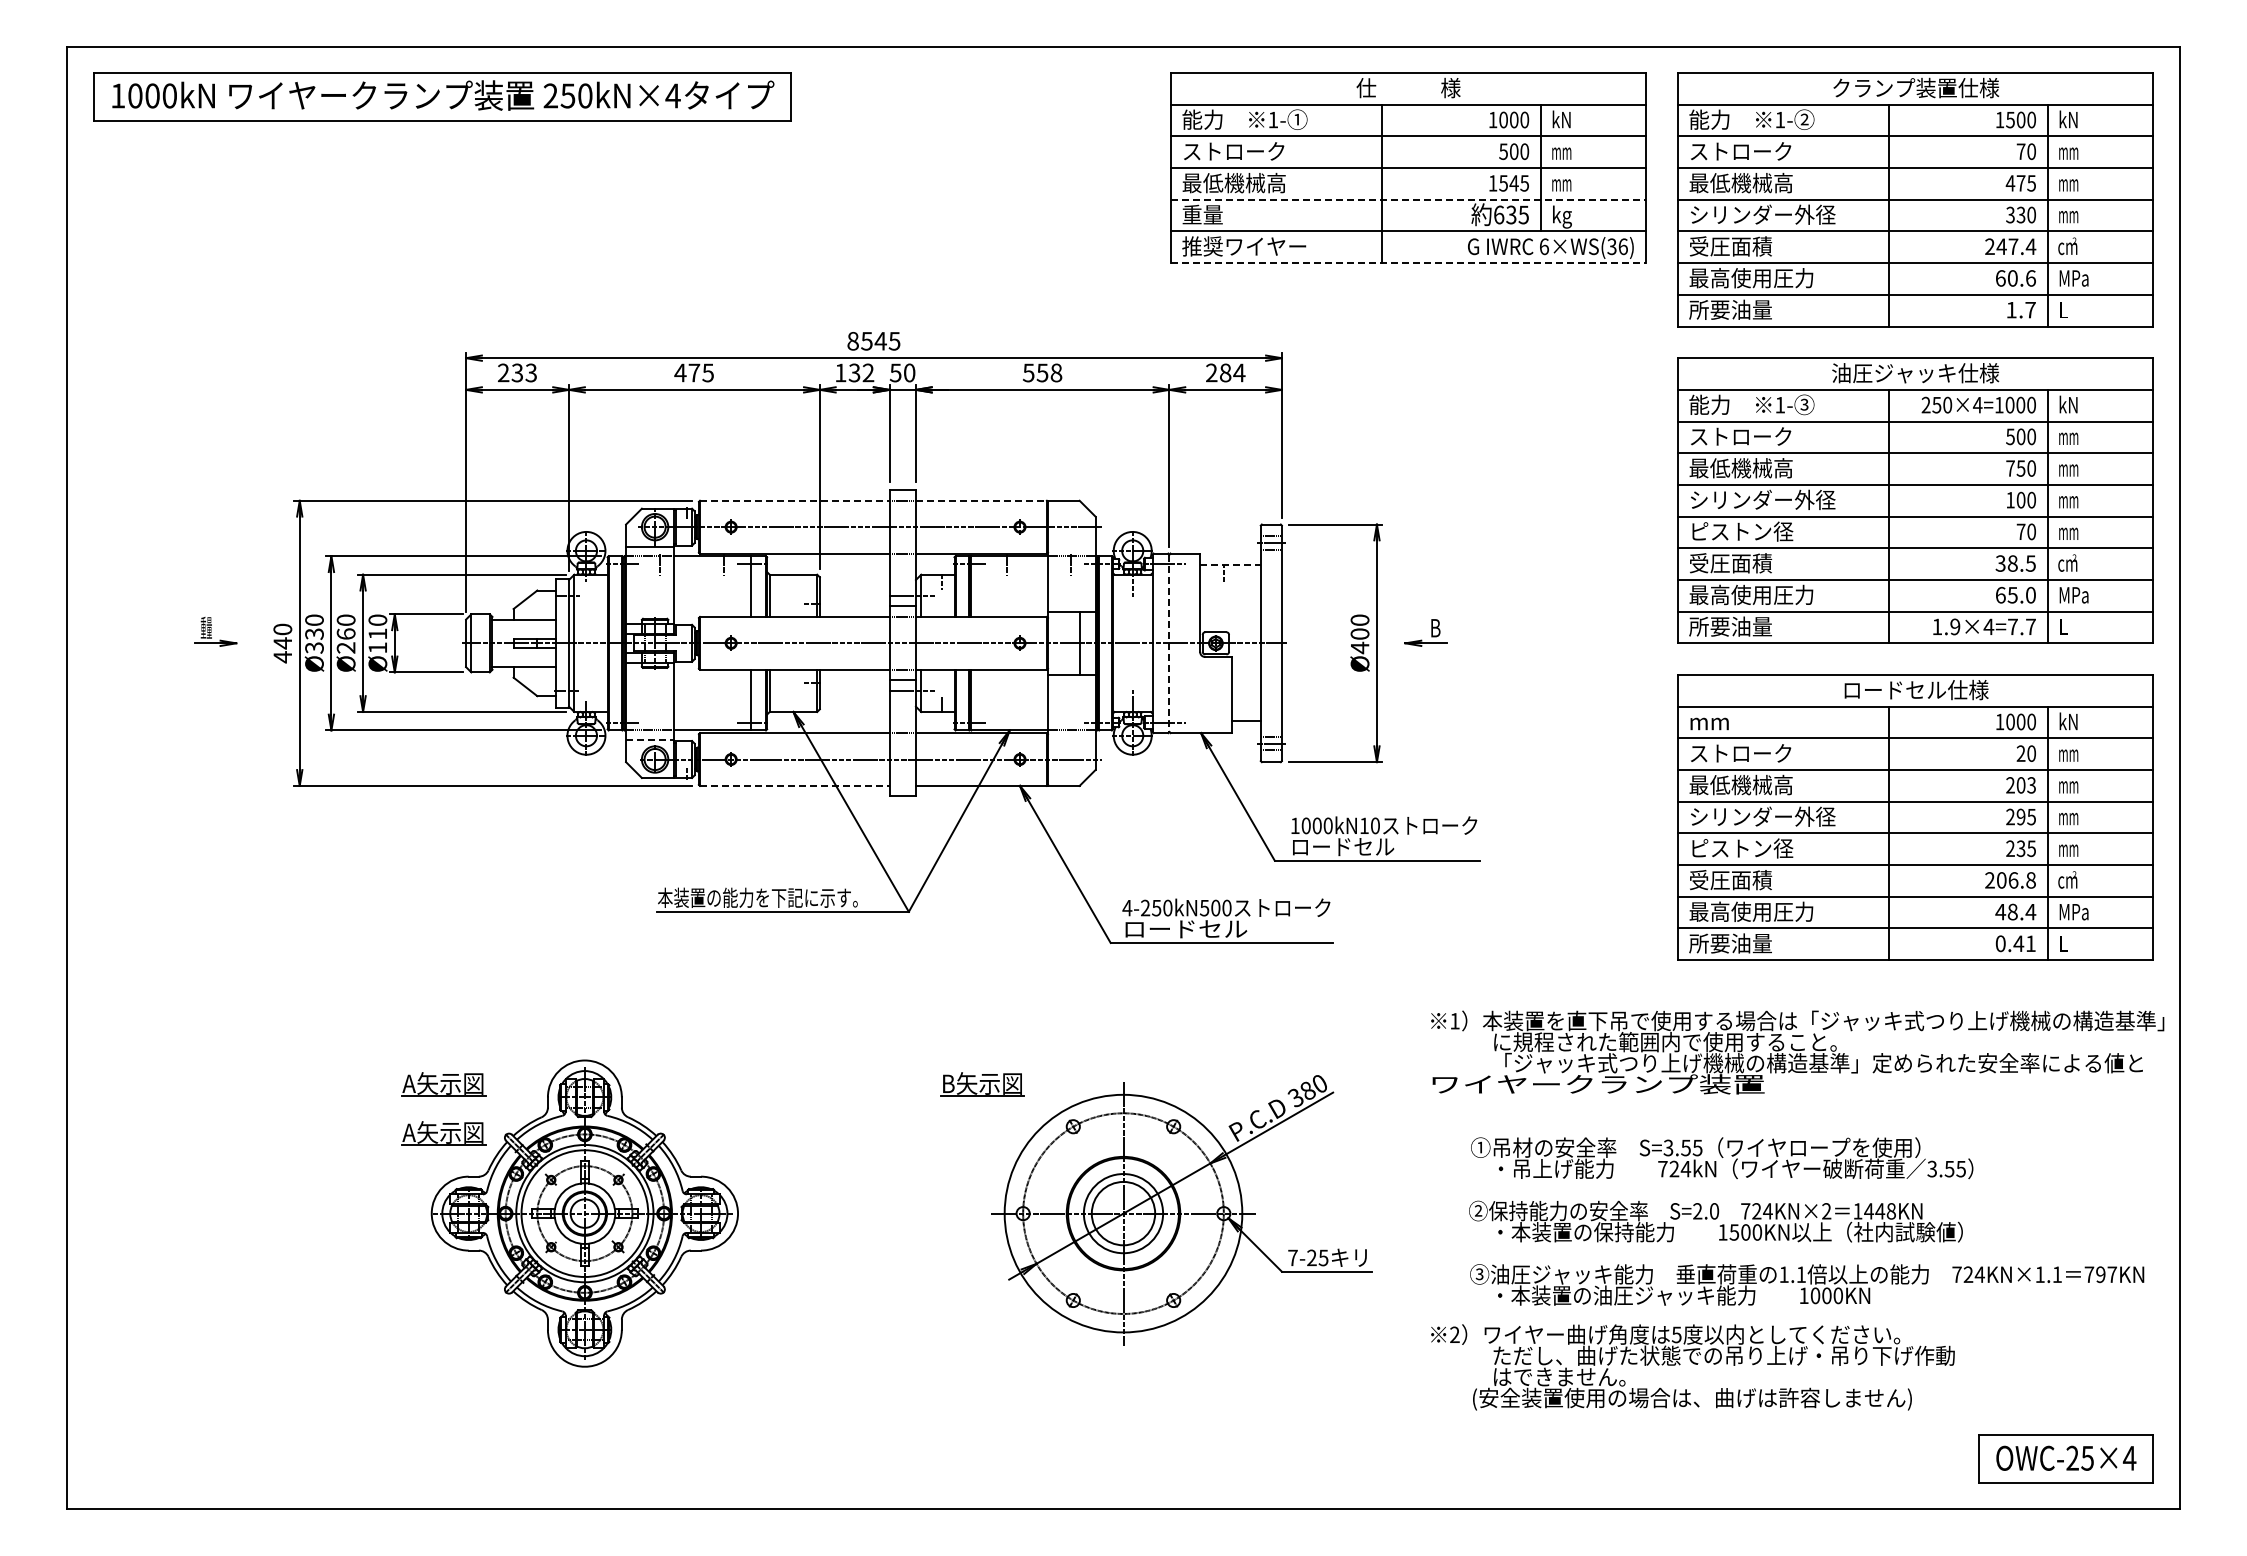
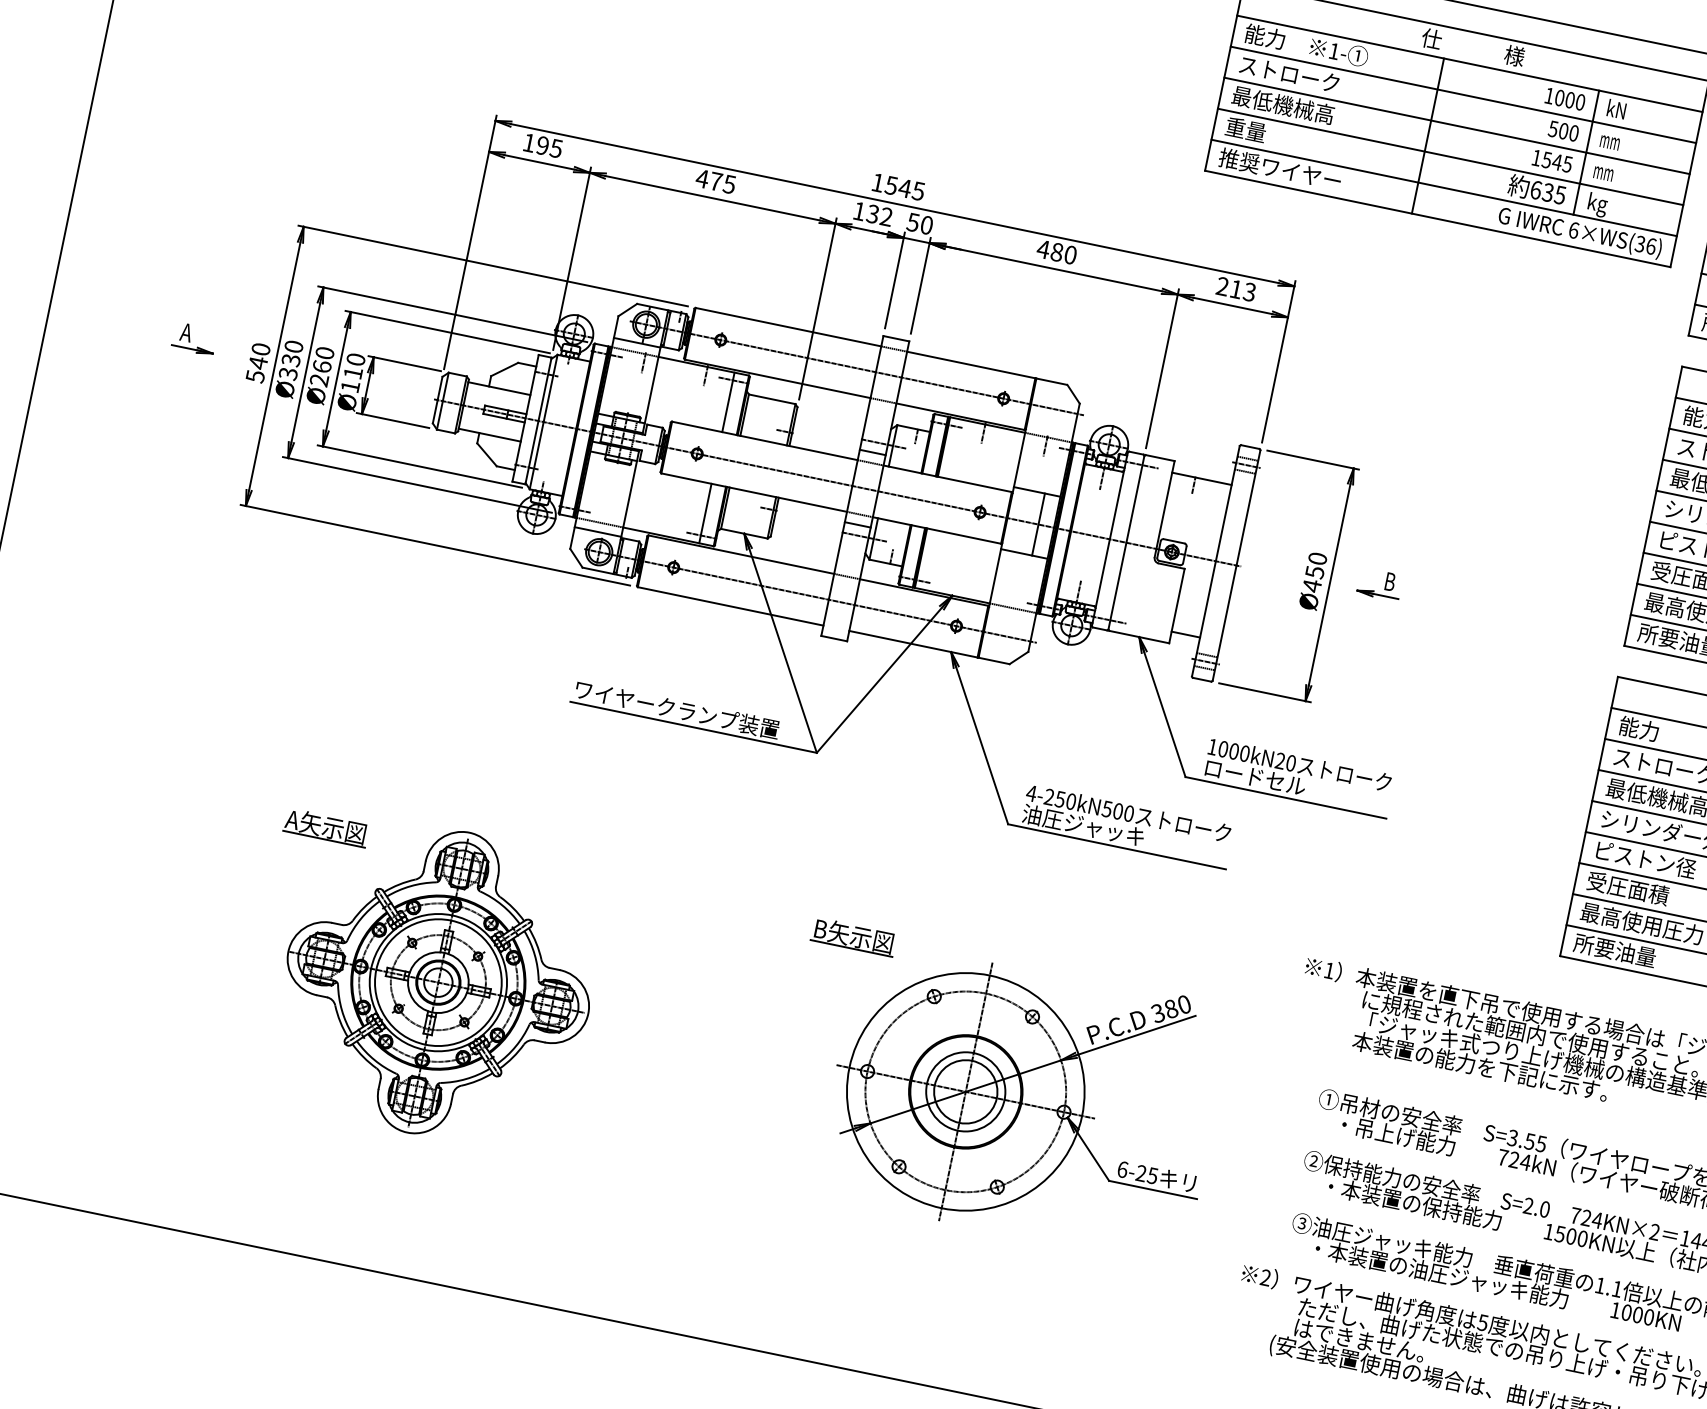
line: (1408, 199) -> (1450, 156), dashed -> solid
line: (1408, 263) -> (1437, 219), dashed -> solid
text: (852, 340) -> (877, 181), 8545 -> 1545
text: (516, 372) -> (541, 145), 233 -> 195
text: (1042, 372) -> (1057, 251), 558 -> 480
text: (1232, 372) -> (1243, 290), 284 -> 213
line: (794, 500) -> (788, 326), dashed -> solid
line: (981, 500) -> (971, 364), dashed -> solid
line: (1230, 565) -> (1202, 478), dashed -> solid
text: (205, 627) -> (185, 331), 重量 -> A
text: (1359, 633) -> (1314, 571), Ø400 -> Ø450
line: (1169, 643) -> (1126, 542), dashed -> solid
text: (282, 657) -> (255, 376), 440 -> 540
text: (1708, 721) -> (1638, 728), mm -> 能力
line: (649, 739) -> (597, 531), dashed -> solid
line: (794, 785) -> (730, 605), dashed -> solid
text: (1363, 825) -> (1279, 760), 1000kN10 -> 1000kN20
text: (762, 897) -> (676, 709), 本装置の能力を下記に示す。 -> ワイヤークランプ装置
text: (1185, 928) -> (1084, 825), ロードセル -> 油圧ジャッキ
text: (1598, 1084) -> (1457, 1061), ワイヤークランプ装置 -> 本装置の能力を下記に示す。
part: (443, 1133) -> (316, 875), removed
text: (1292, 1257) -> (1122, 1169), 7-25 -> 6-25

